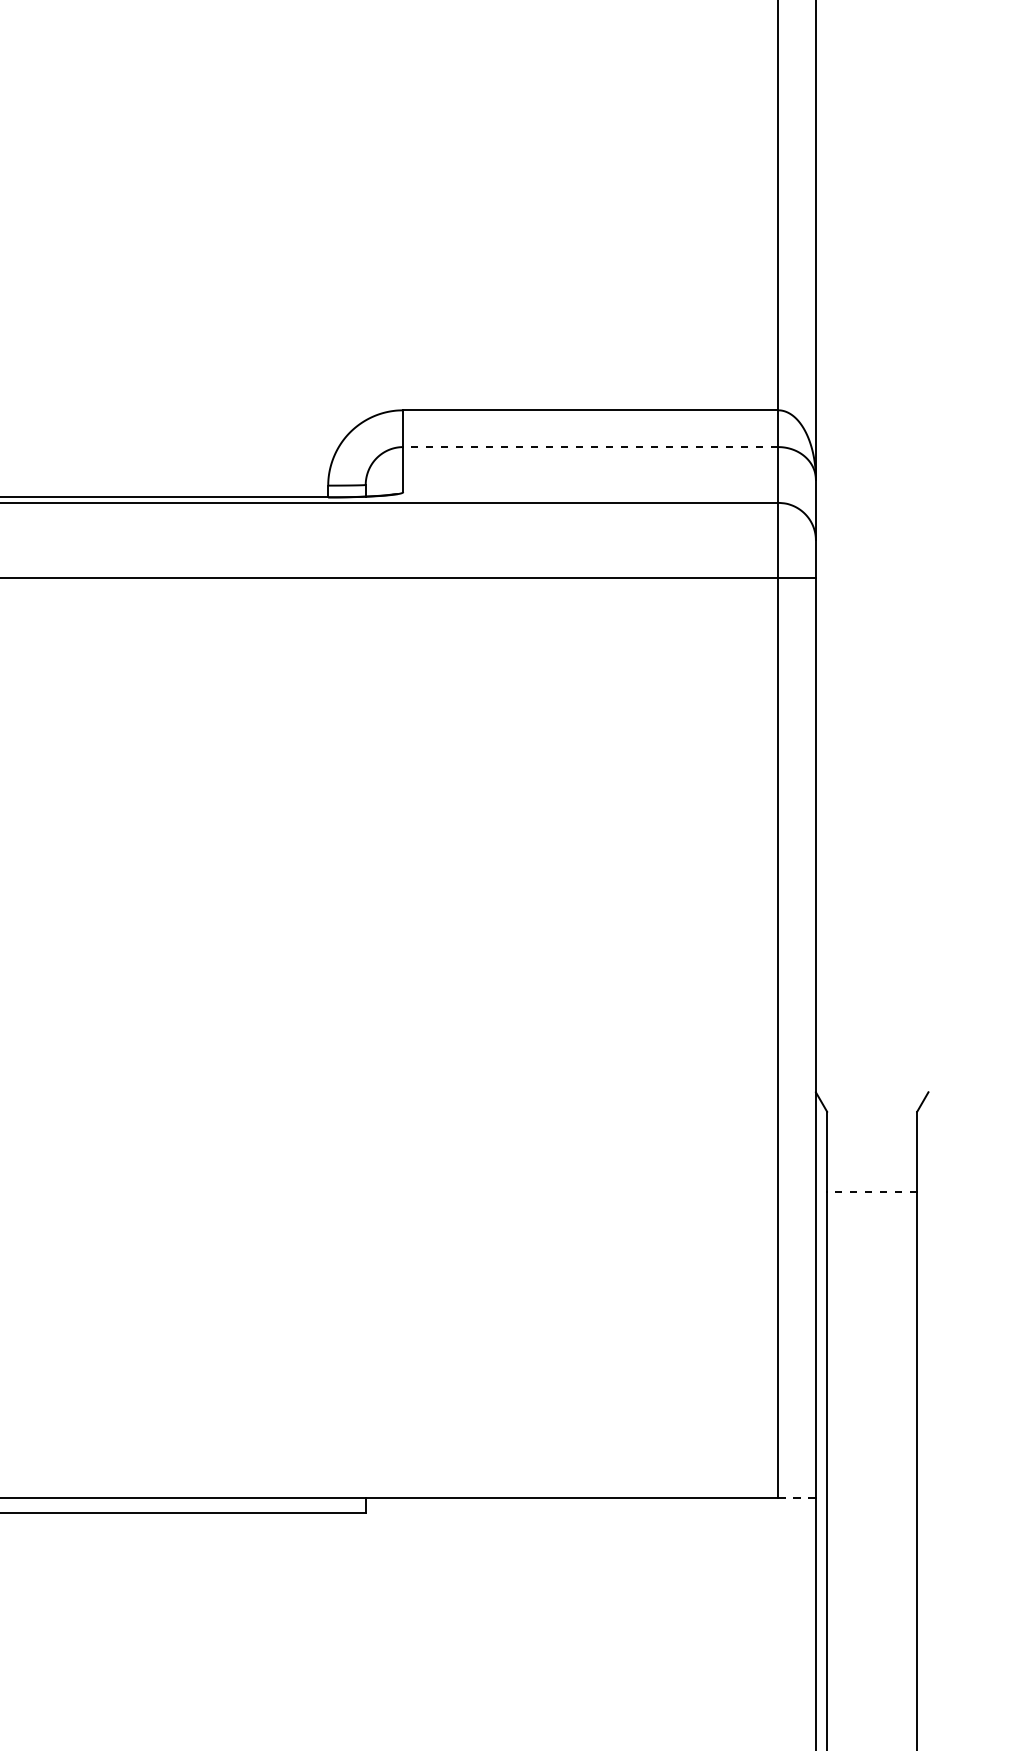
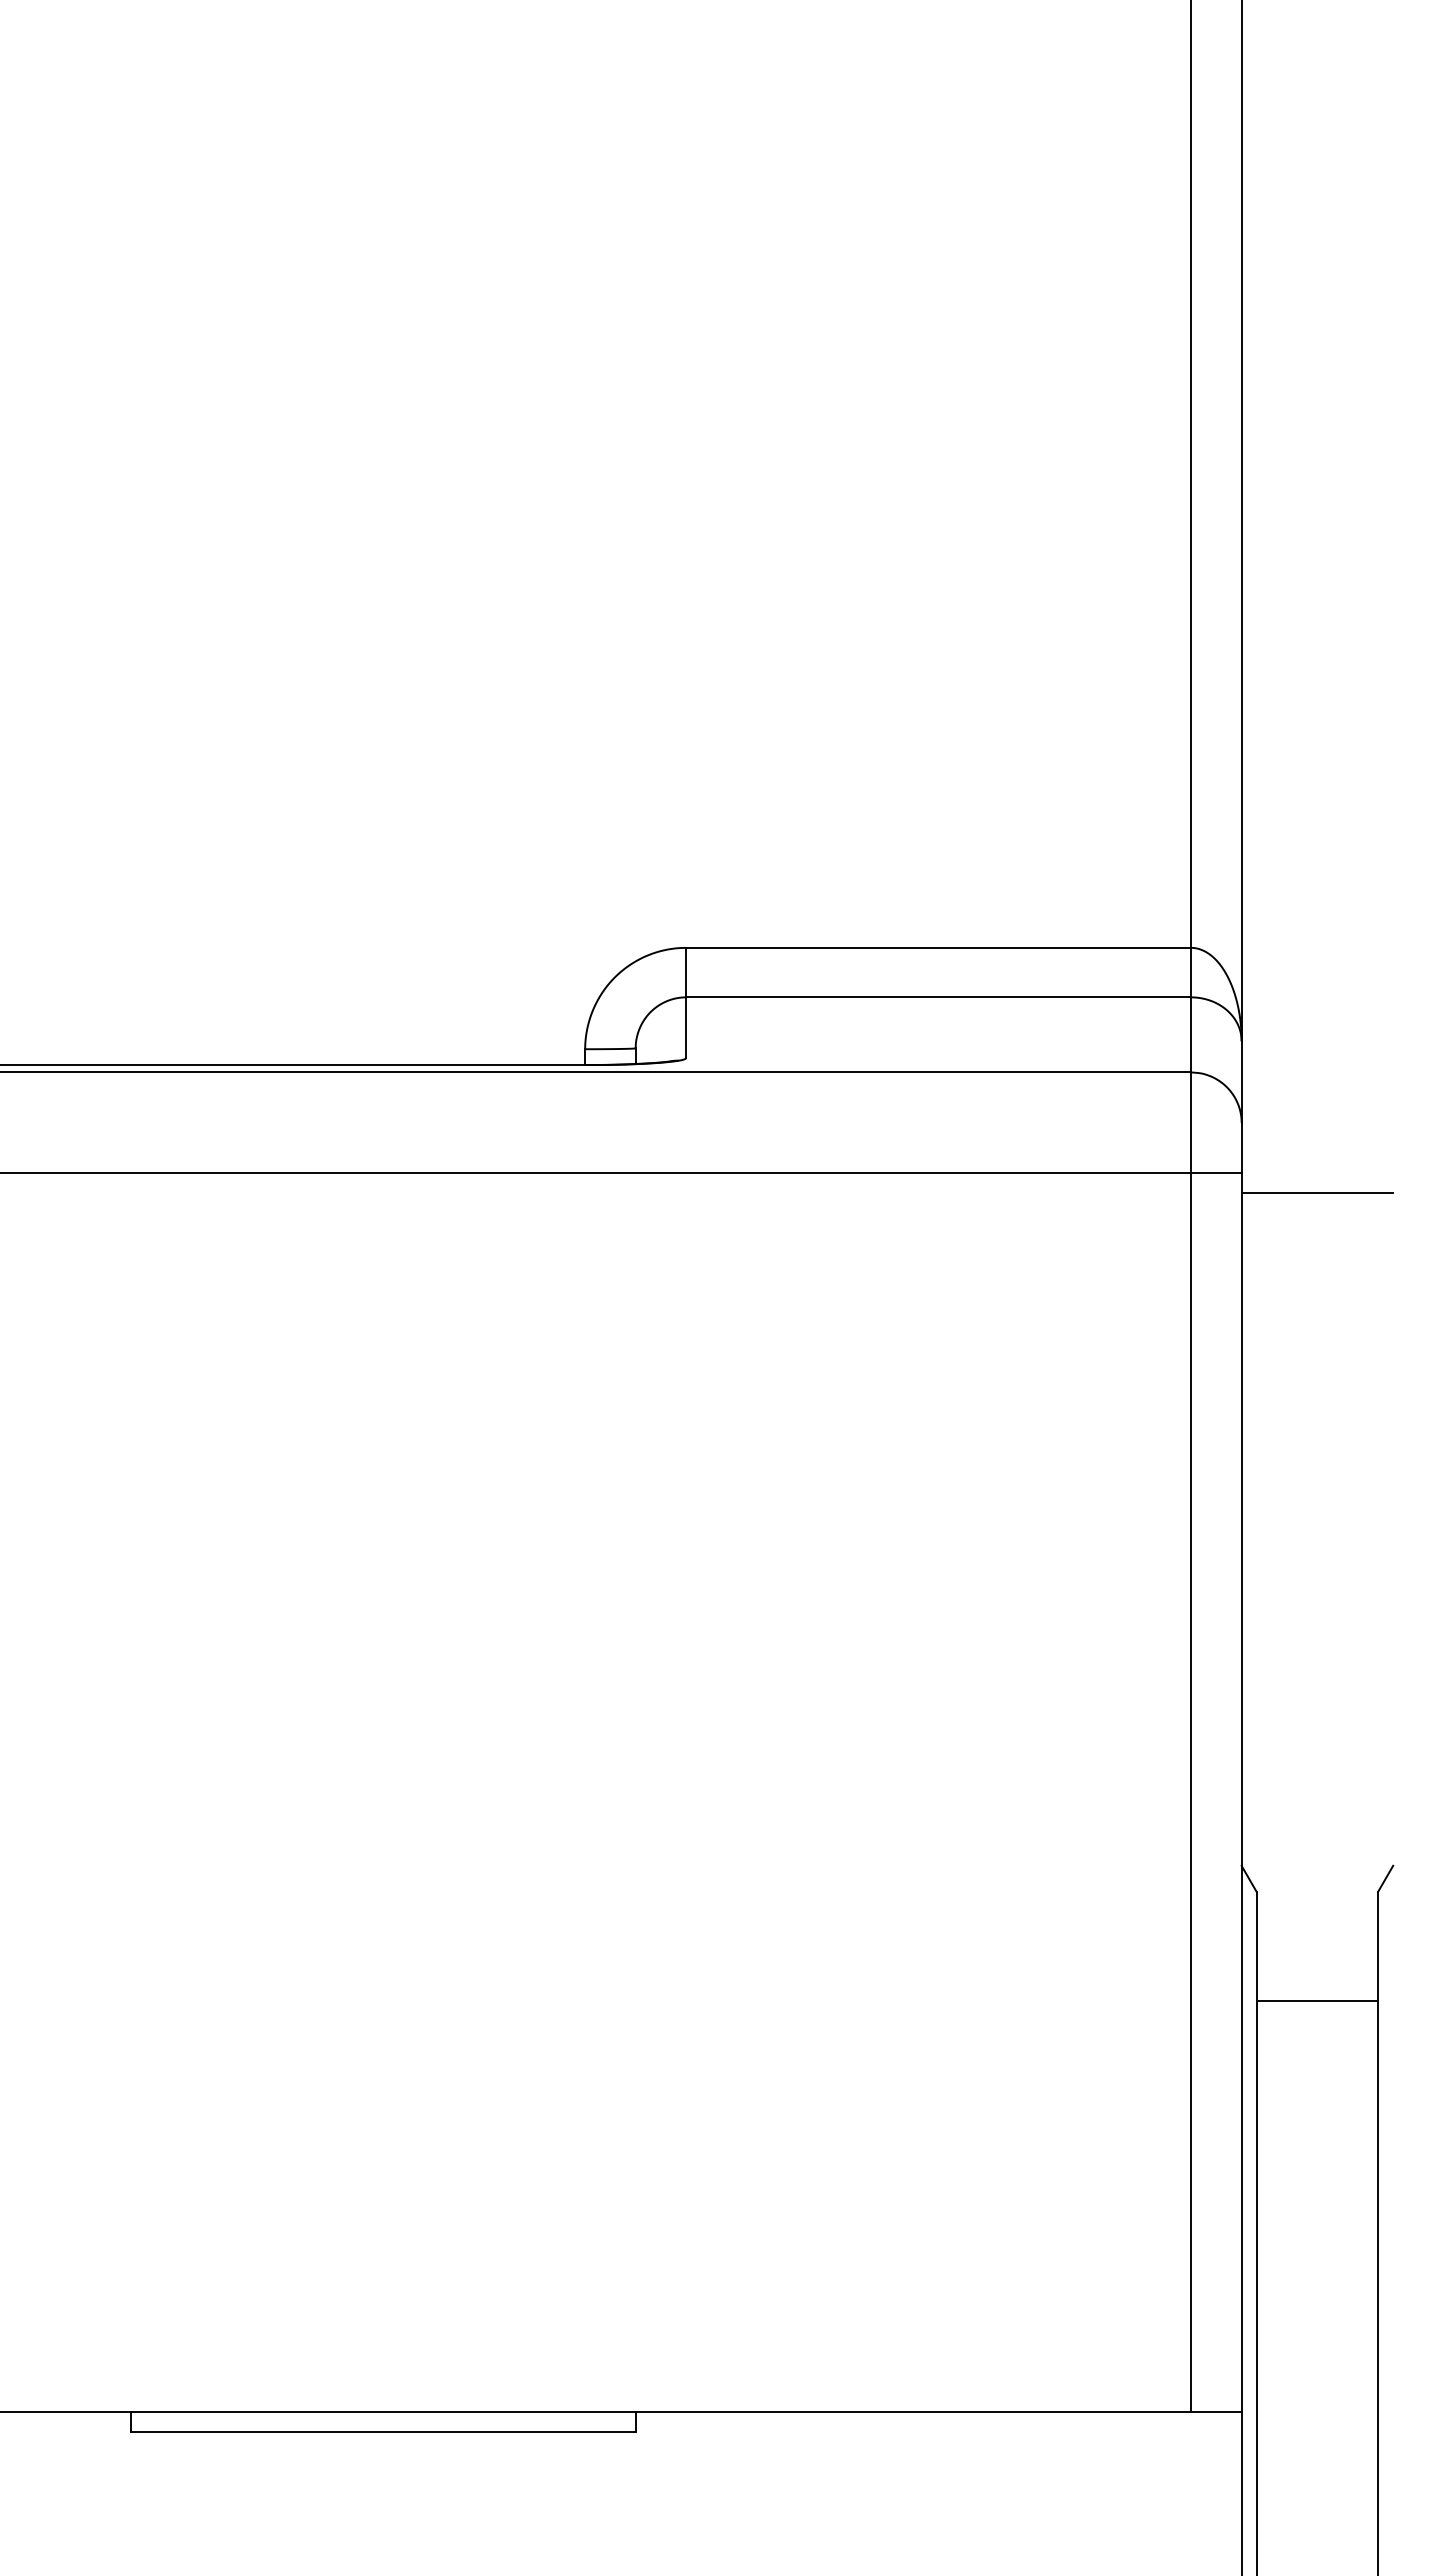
line: (590, 447) -> (938, 997), dashed -> solid
line: (872, 592) -> (1317, 1192), added
line: (872, 1192) -> (1317, 2000), dashed -> solid
line: (797, 1498) -> (1216, 2412), dashed -> solid

